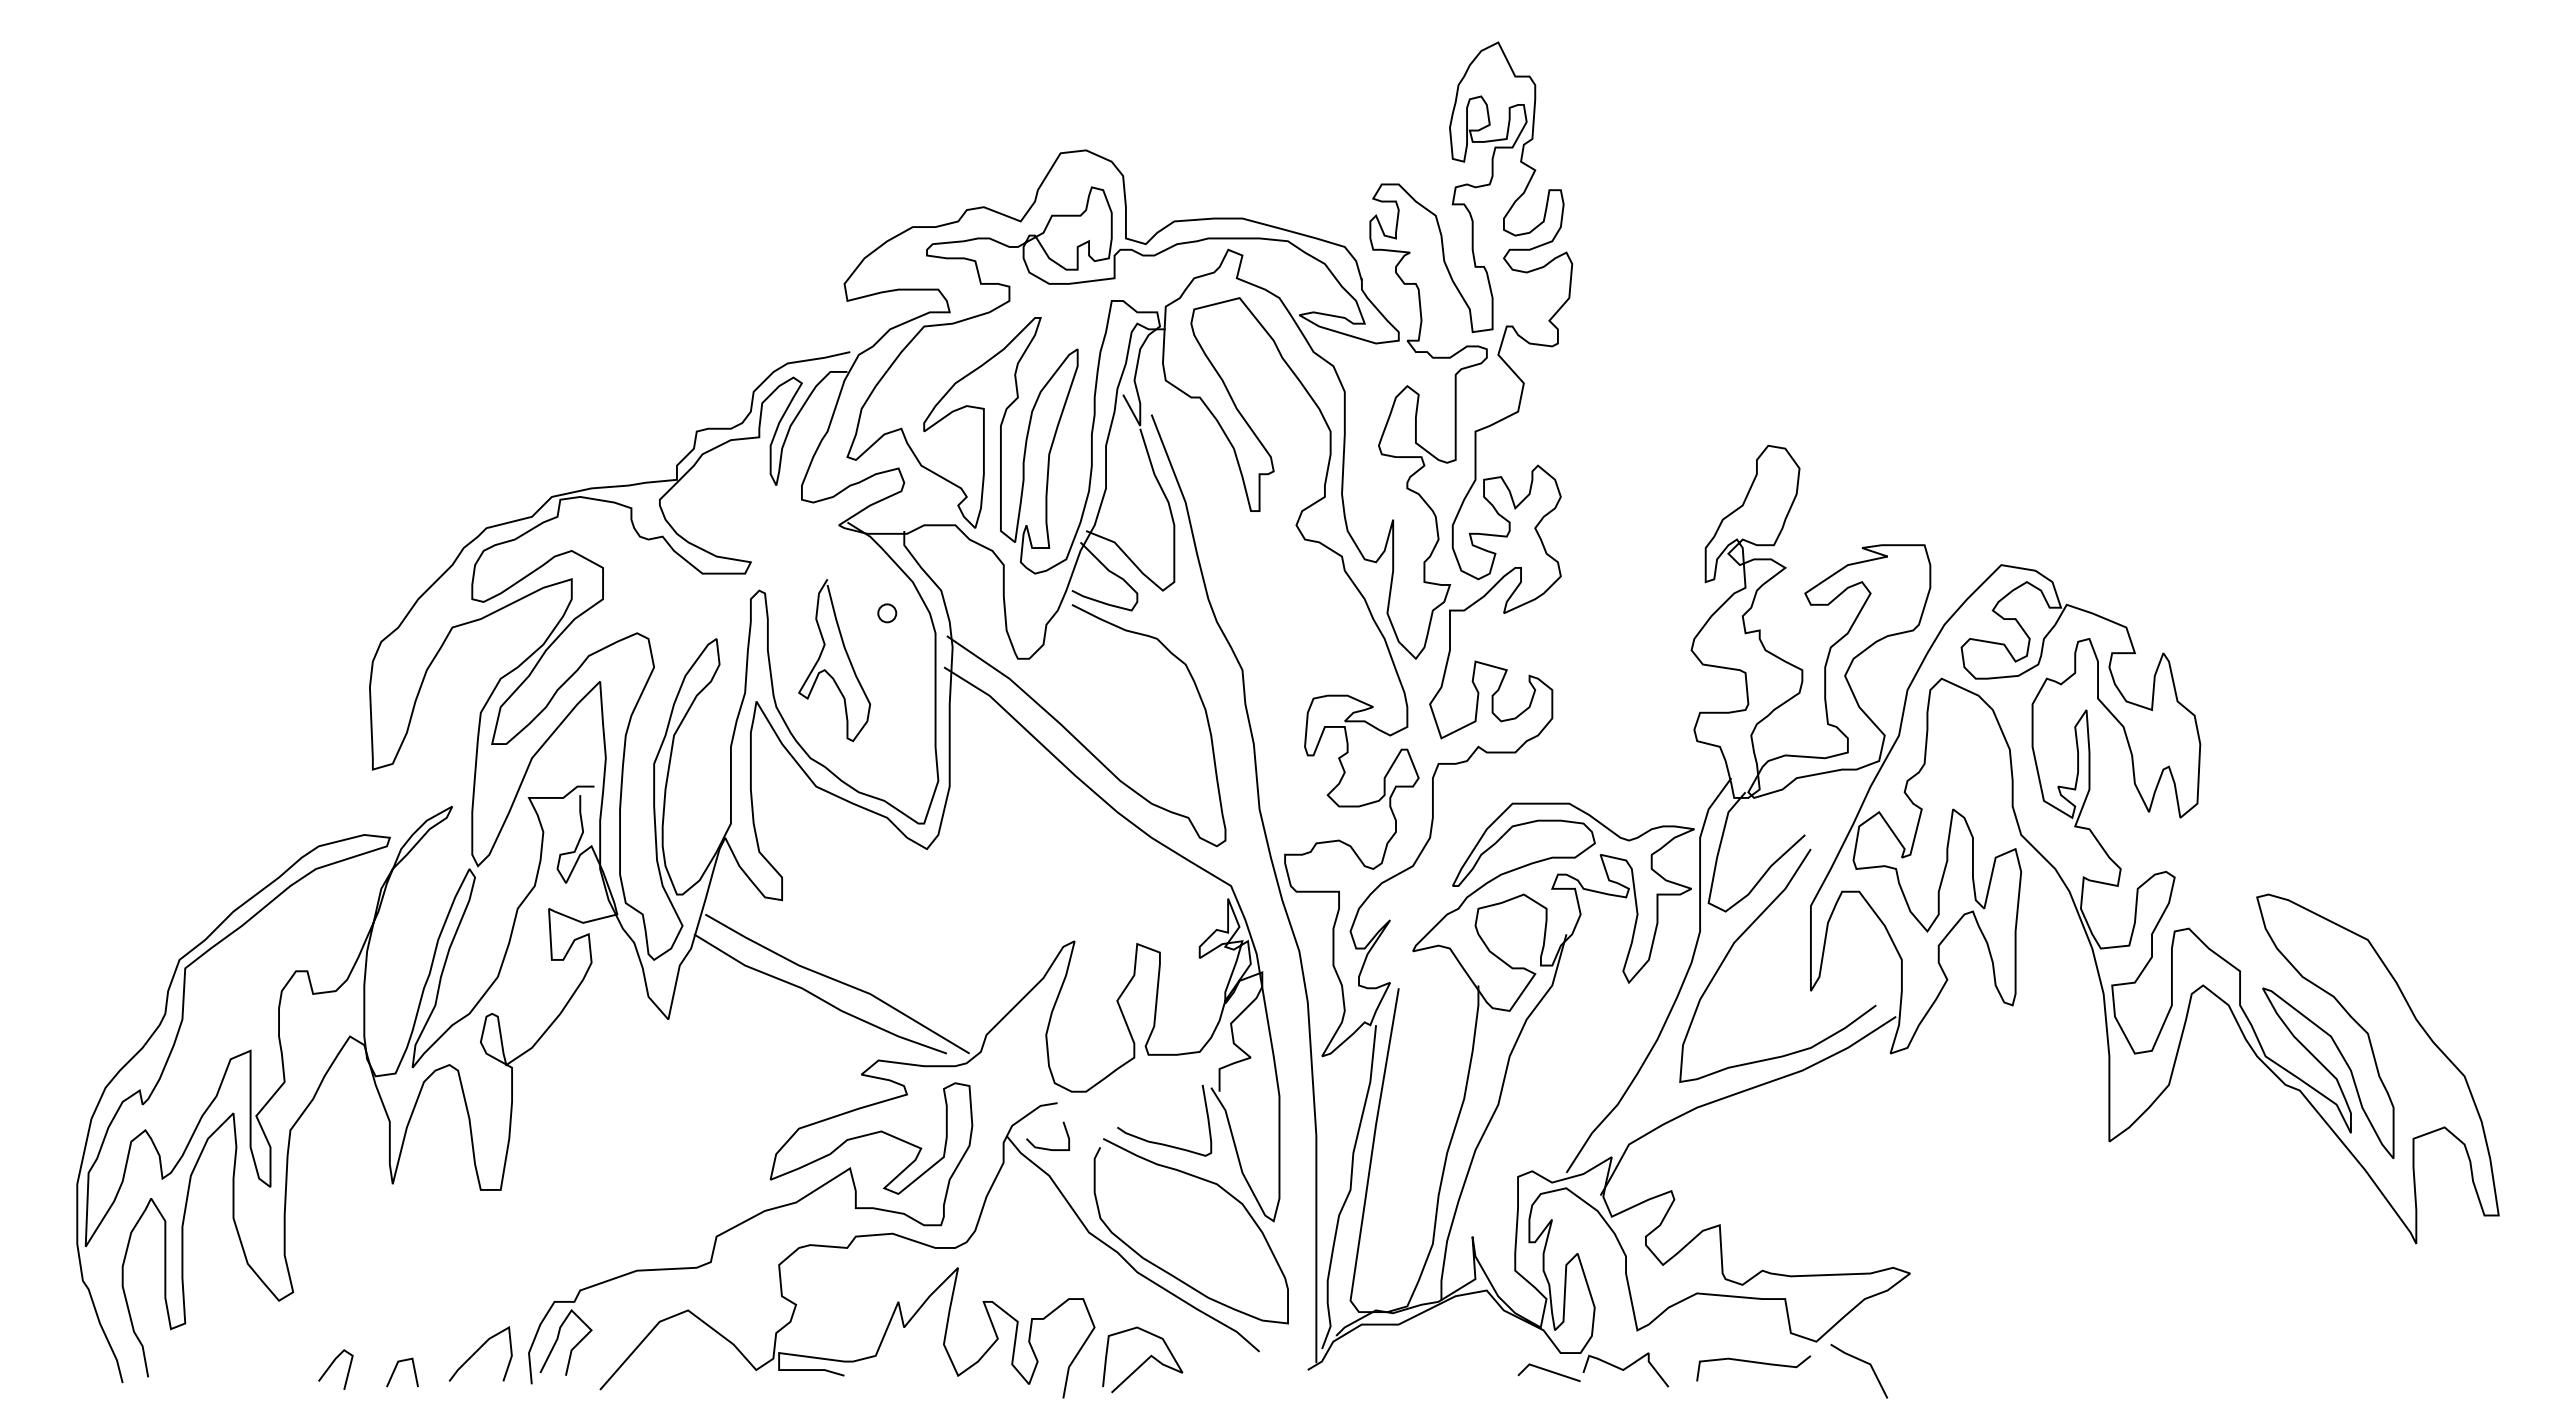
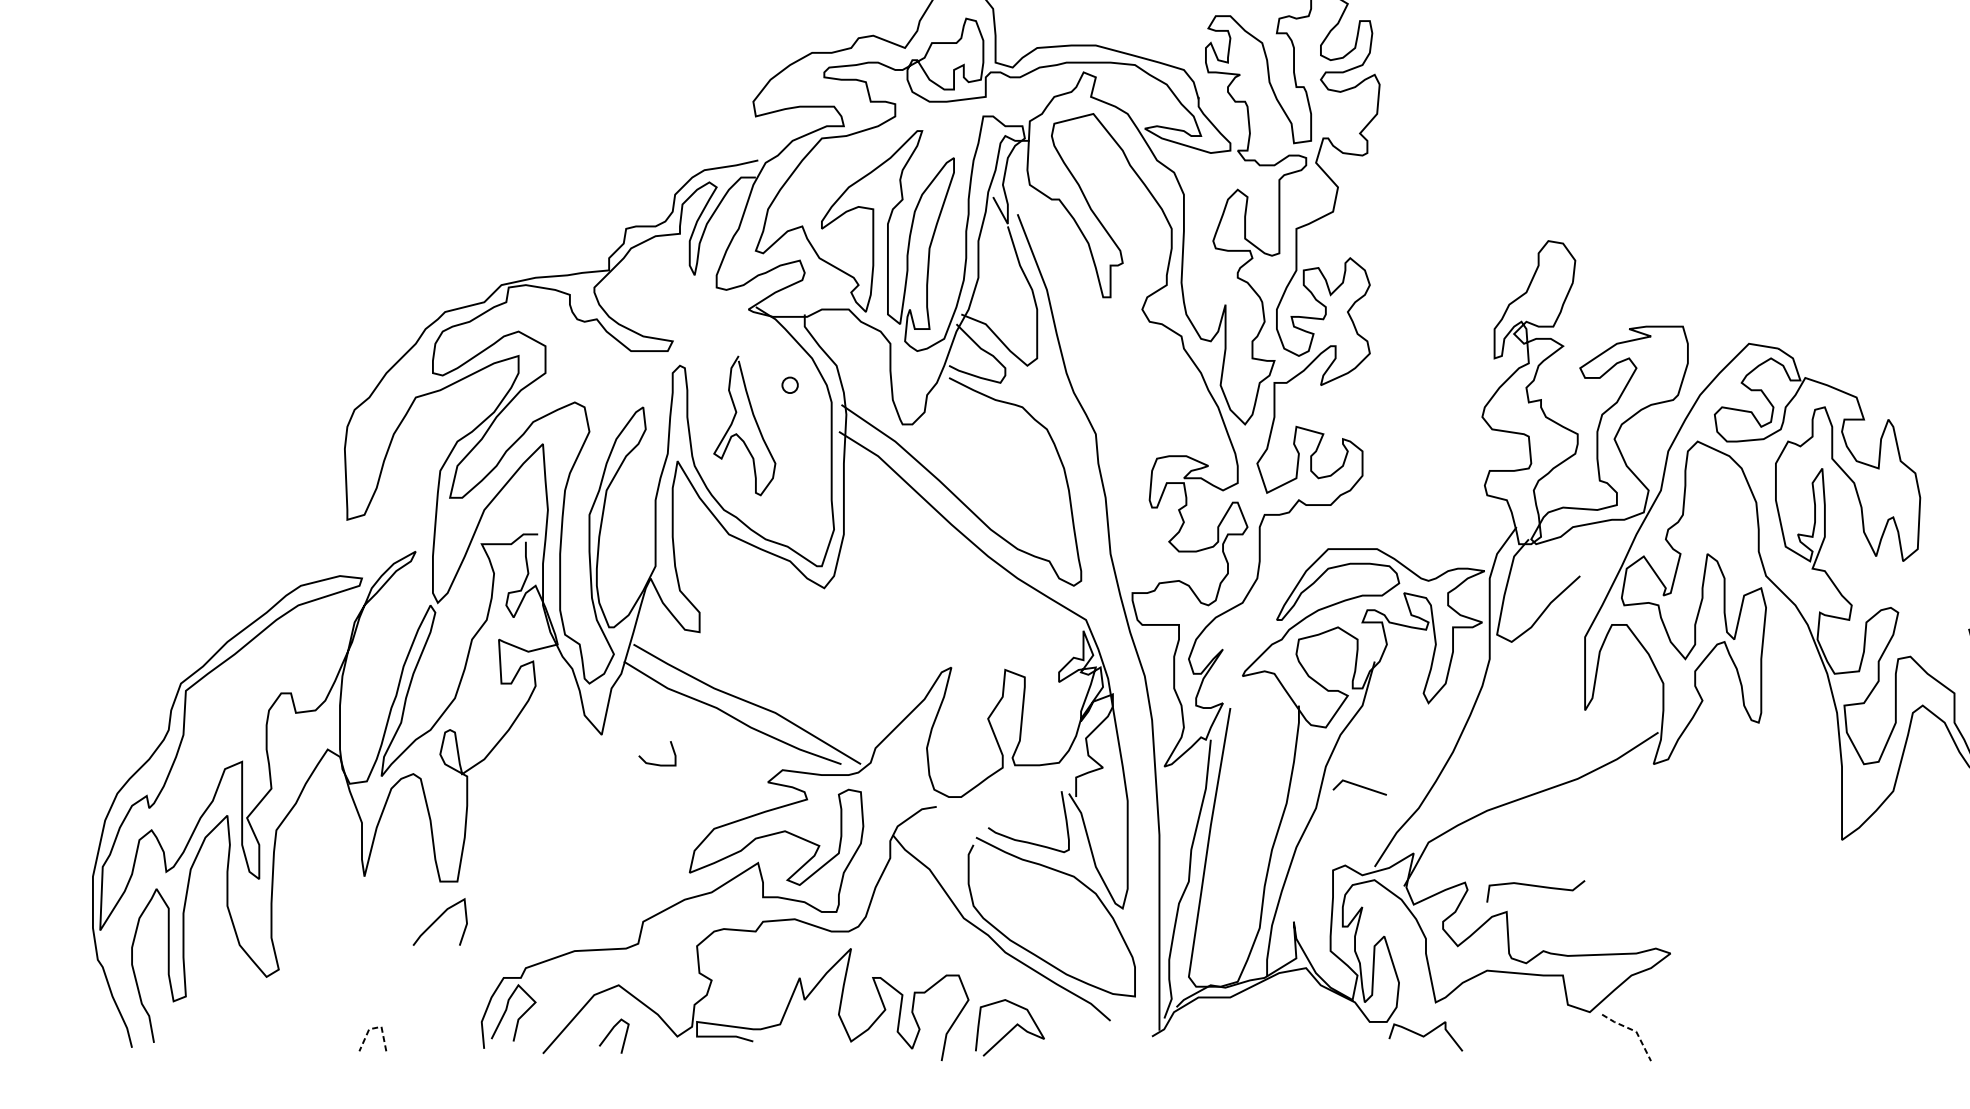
curve: (1745, 932) -> (1528, 660), removed
curve: (1043, 1147) -> (653, 763), moved
curve: (478, 1350) -> (438, 919), moved
line: (405, 1360) -> (375, 1028), solid -> dashed
curve: (1754, 1363) -> (1536, 887), moved
line: (1867, 1363) -> (1633, 1030), solid -> dashed
line: (330, 1367) -> (609, 1034), moved
line: (1548, 1371) -> (1359, 786), moved

